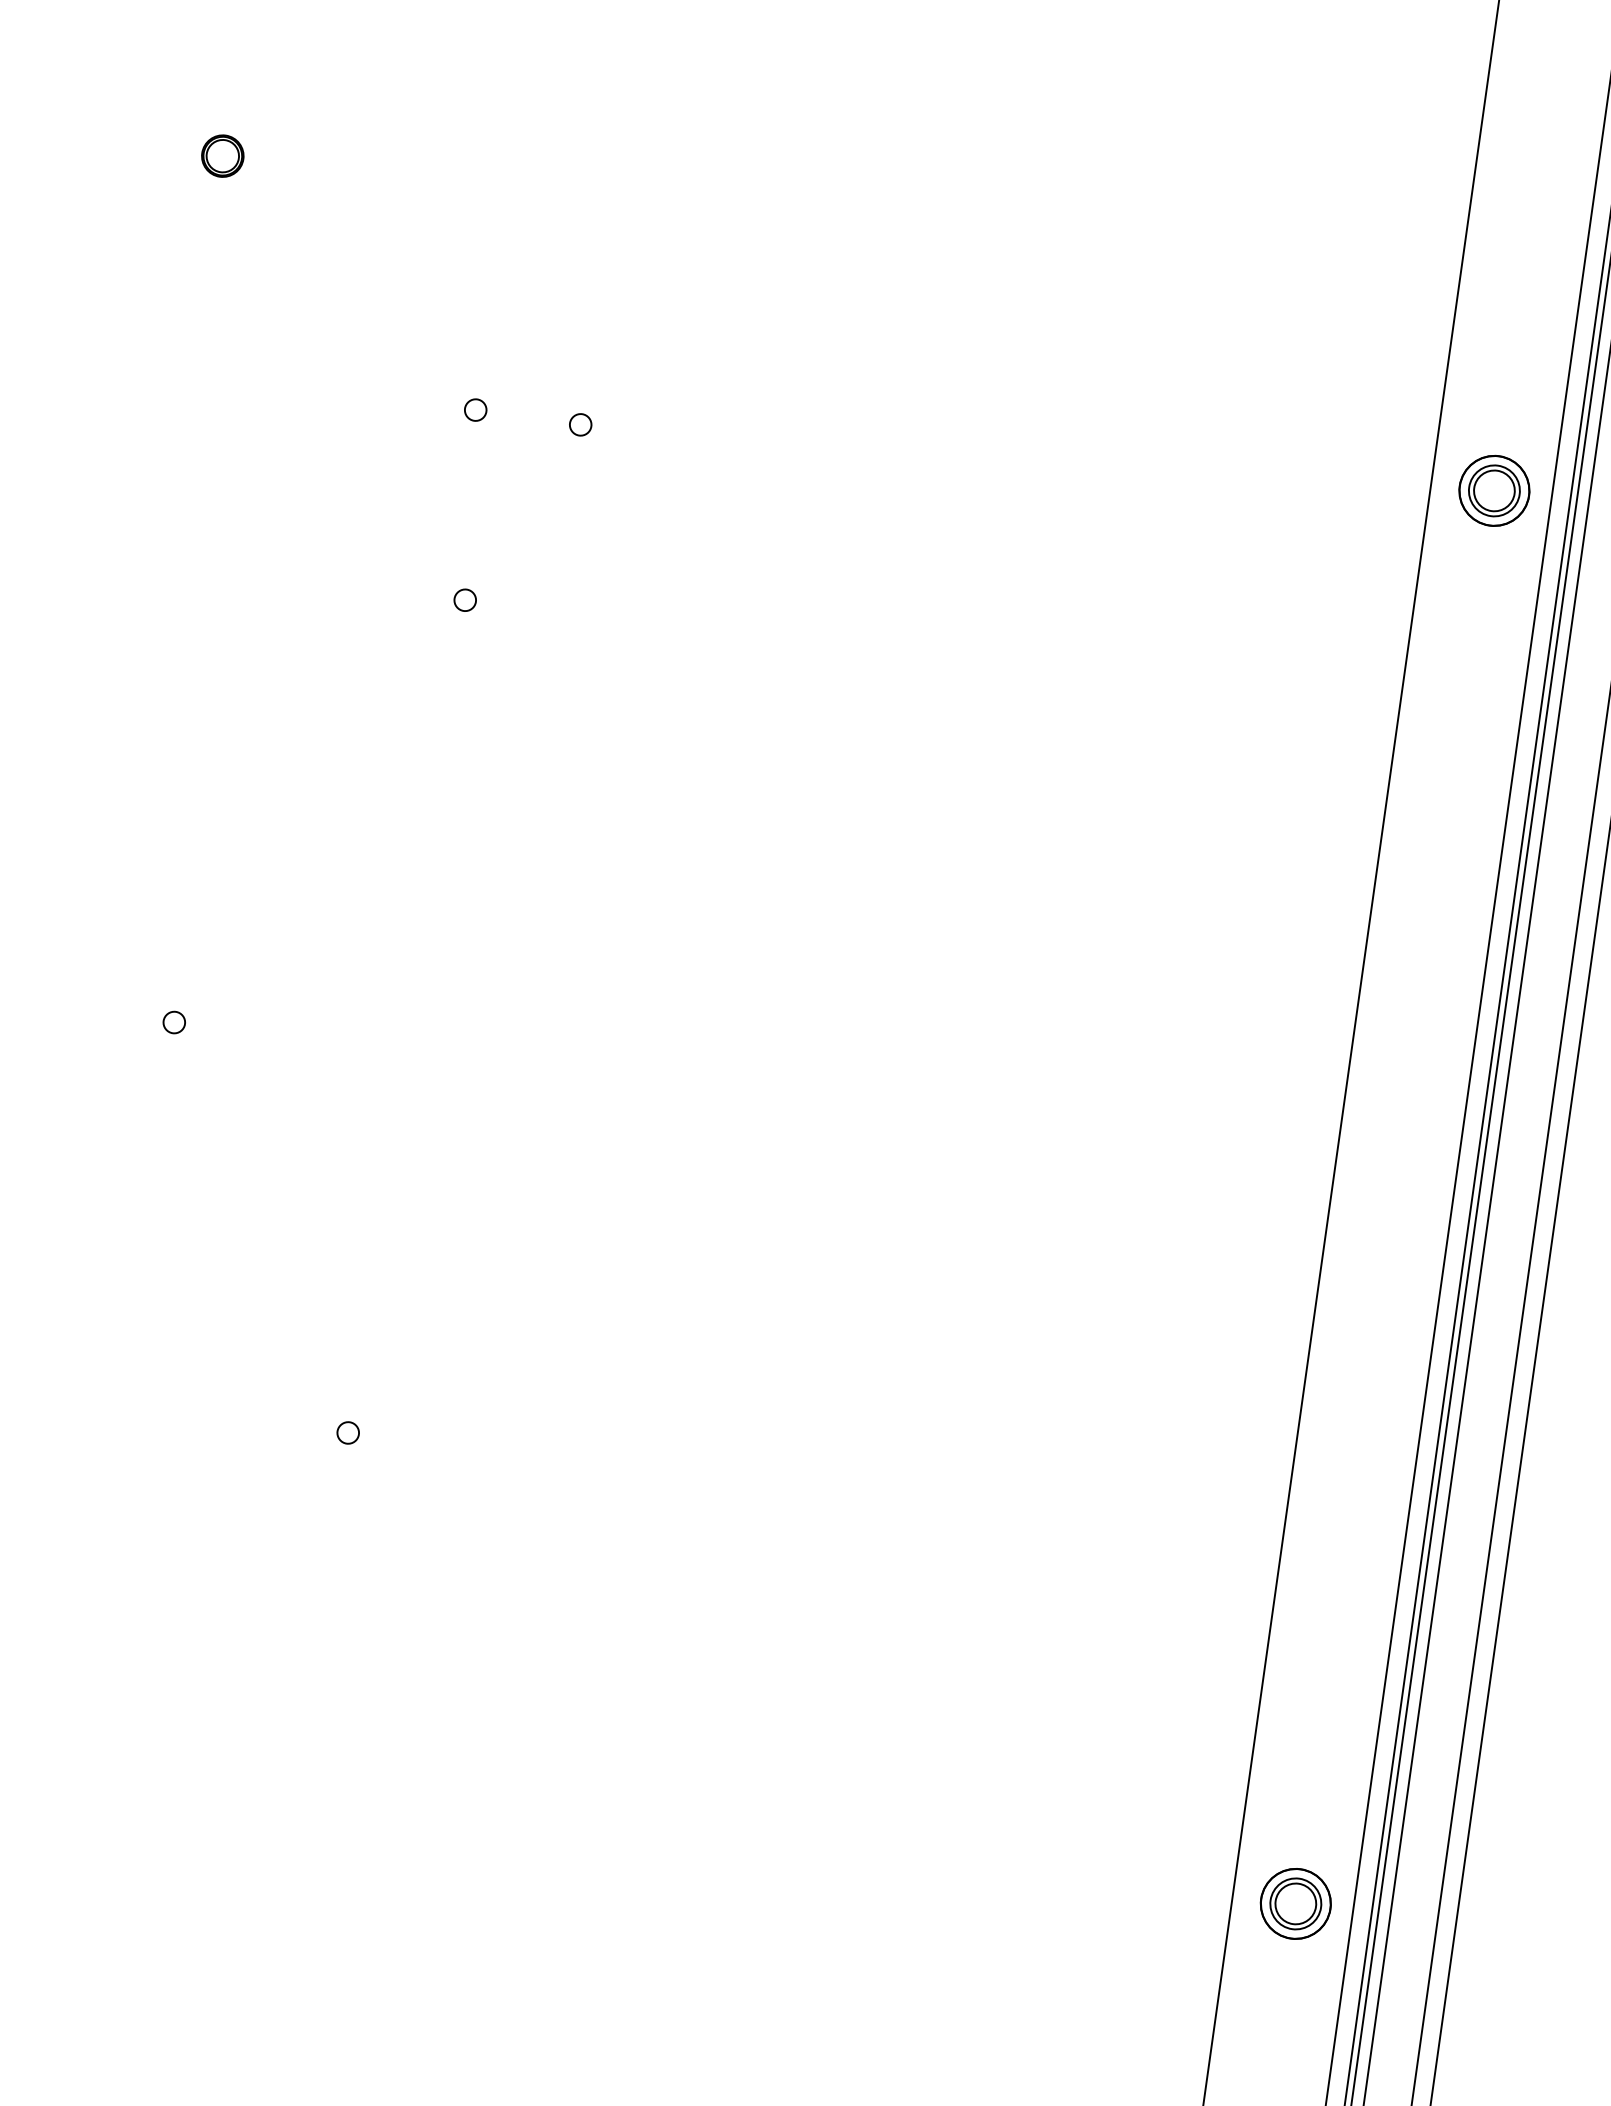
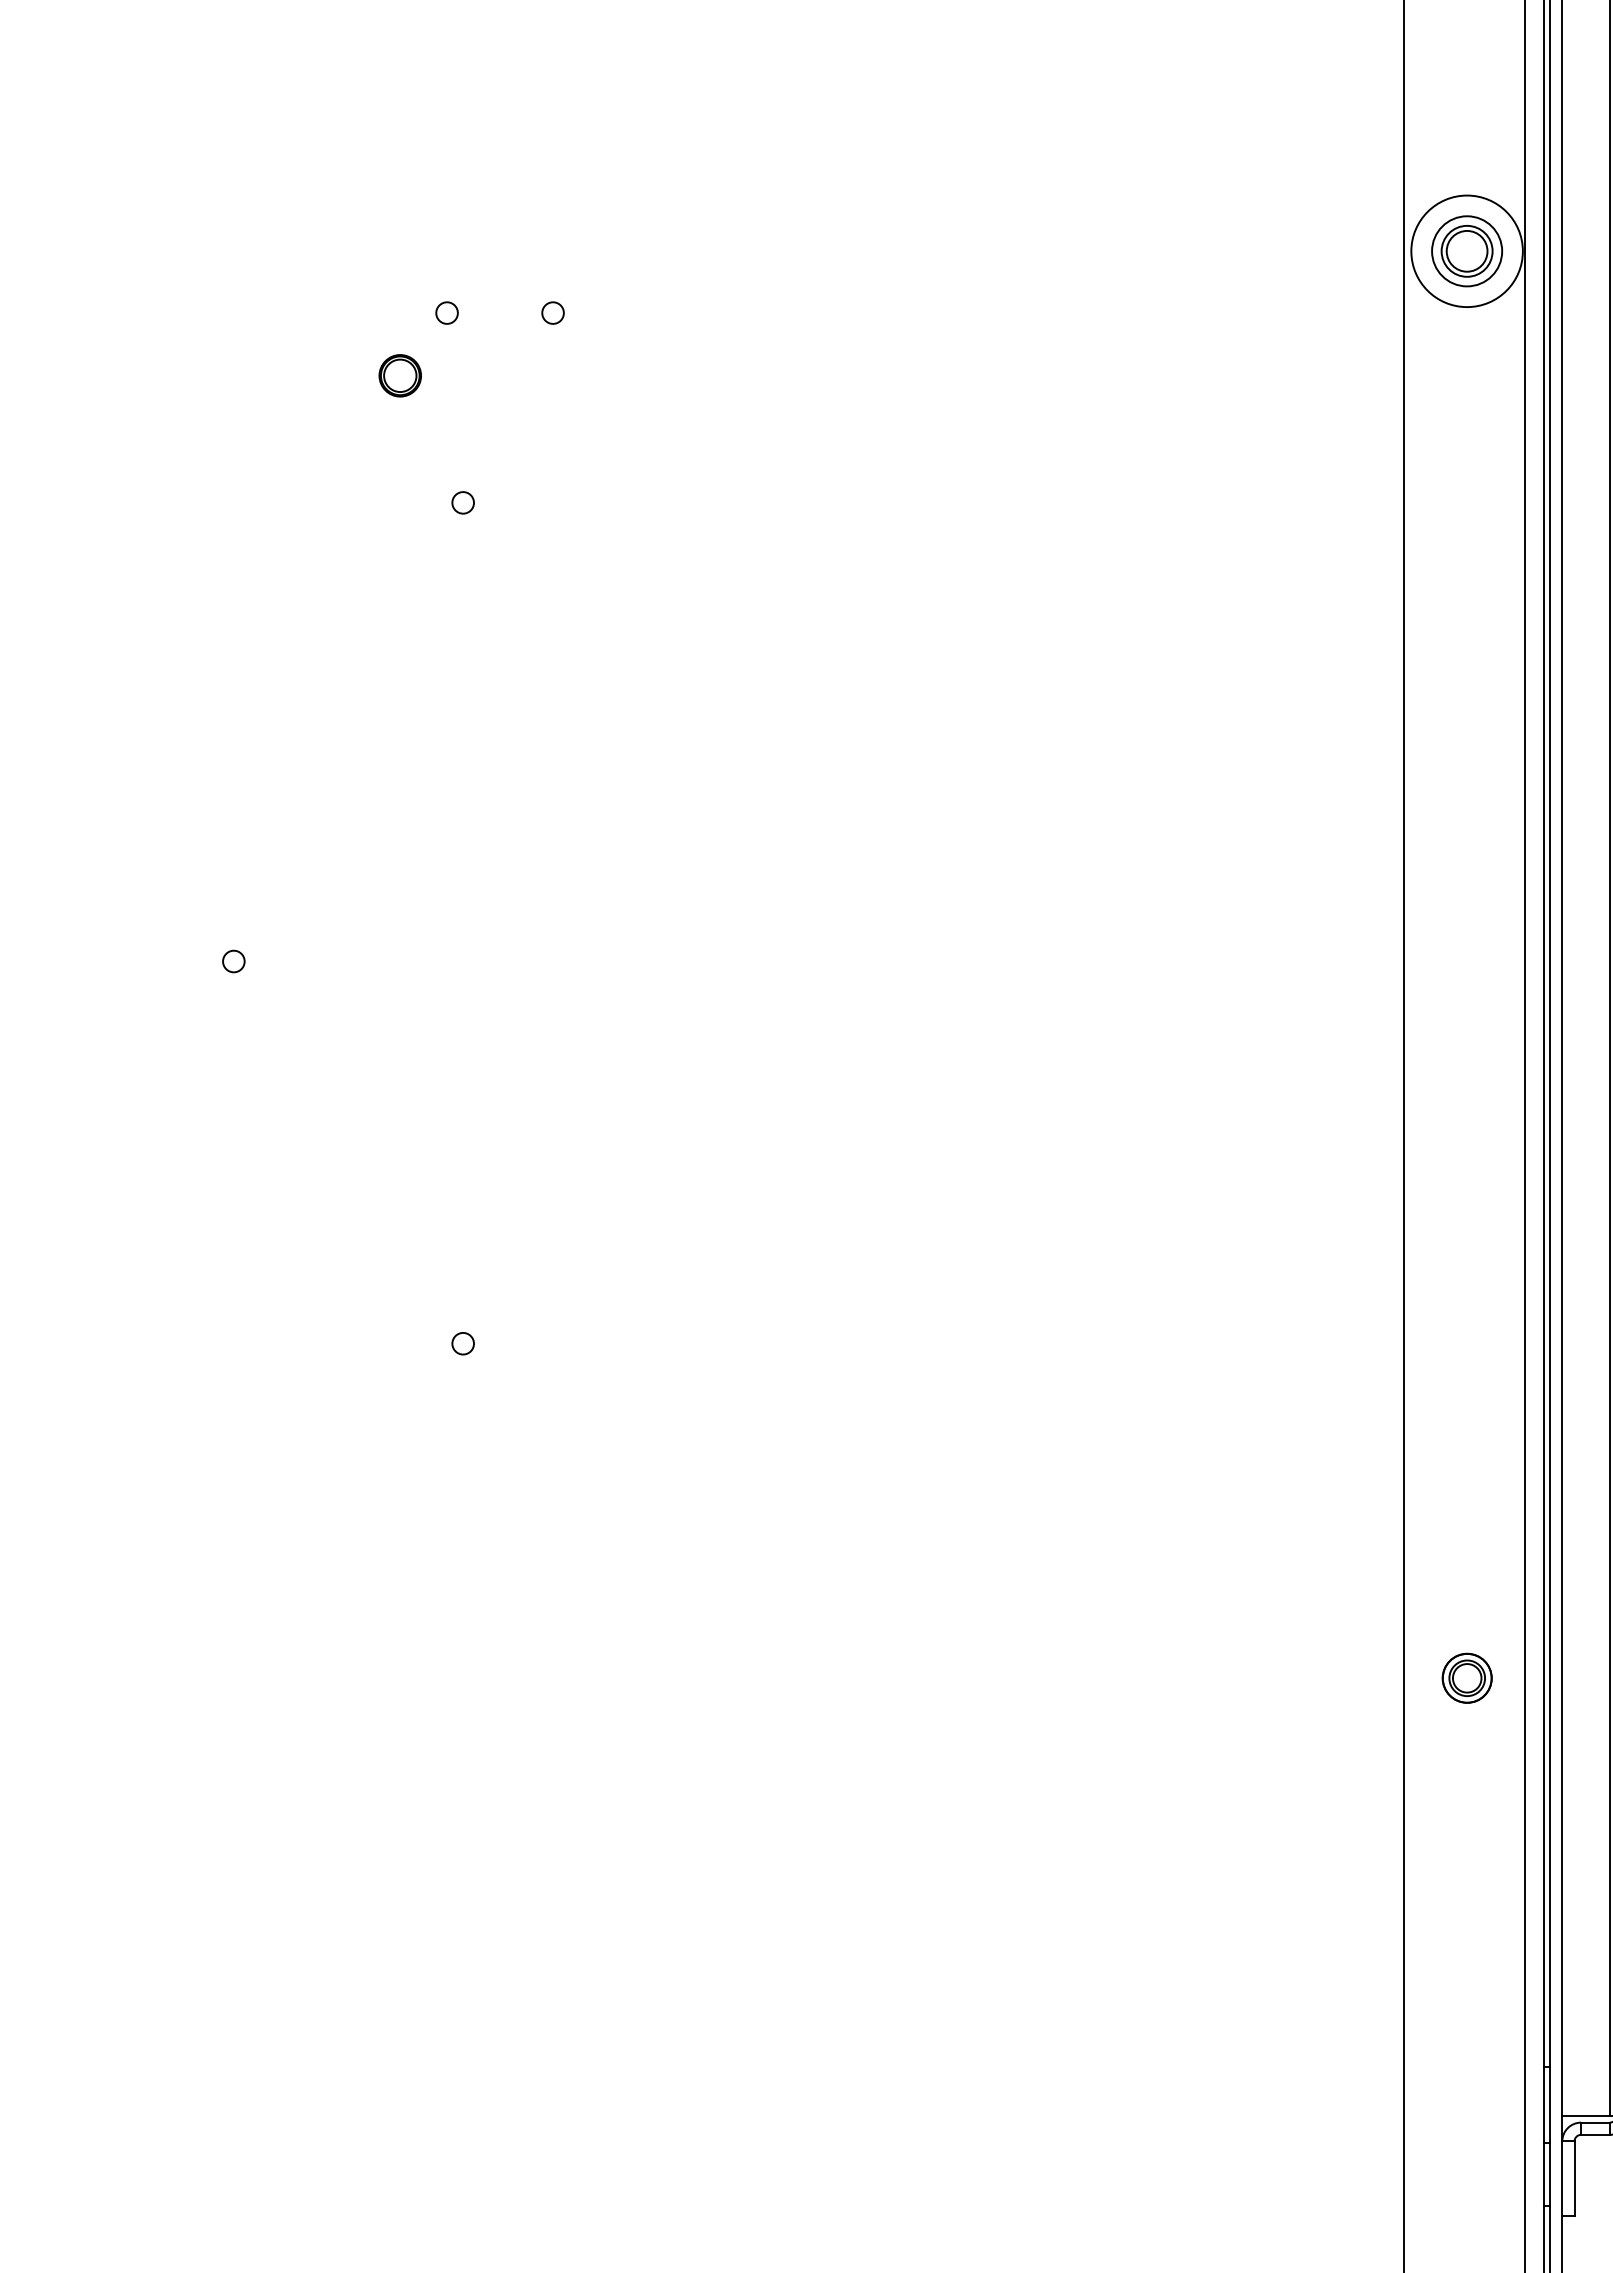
part: (222, 155) -> (399, 375), moved
circle: (1493, 490) -> (1466, 251), size x1.6
part: (1296, 1904) -> (1467, 1678), size x0.7

